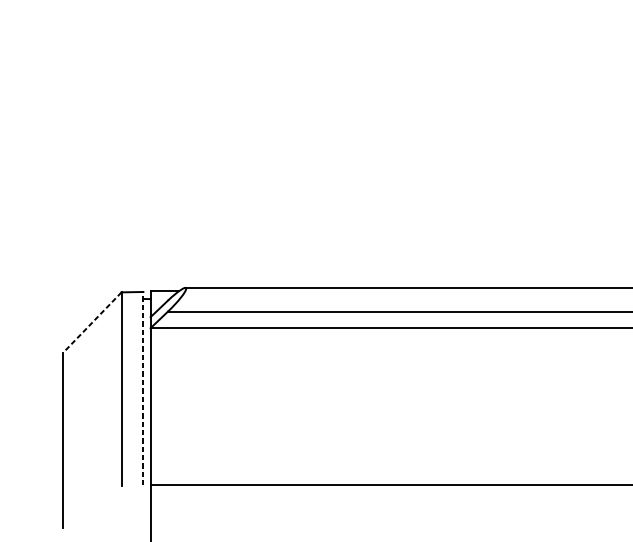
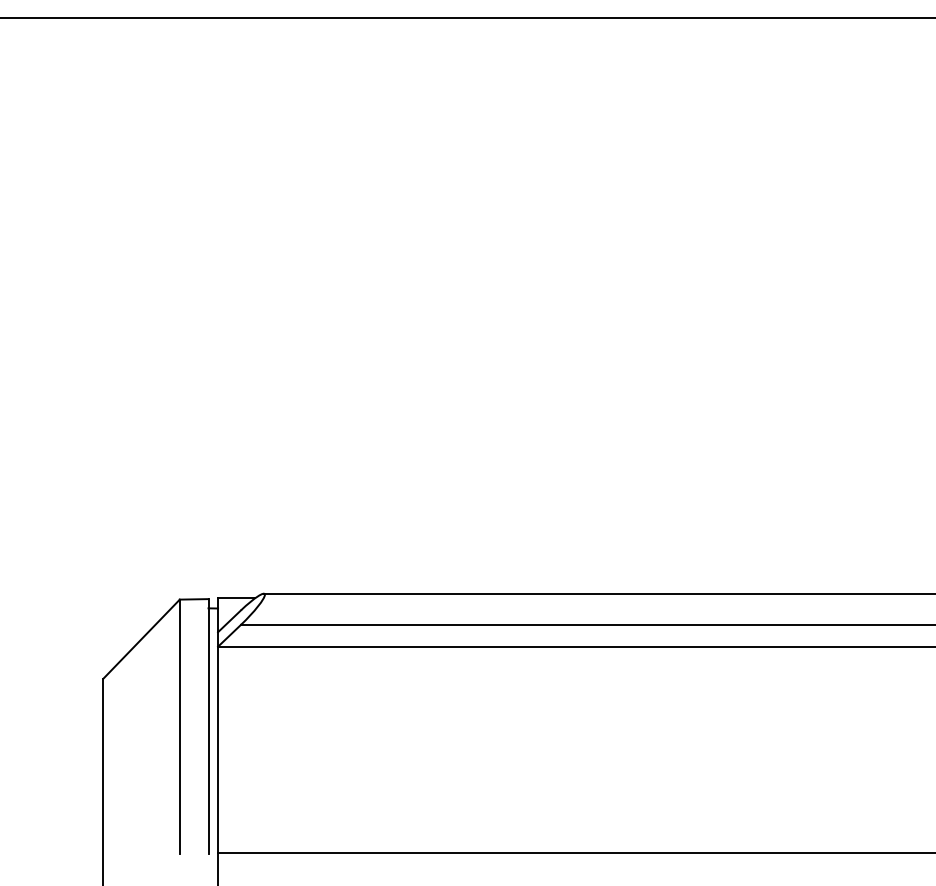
line: (92, 322) -> (141, 639), dashed -> solid
line: (143, 388) -> (208, 725), dashed -> solid

